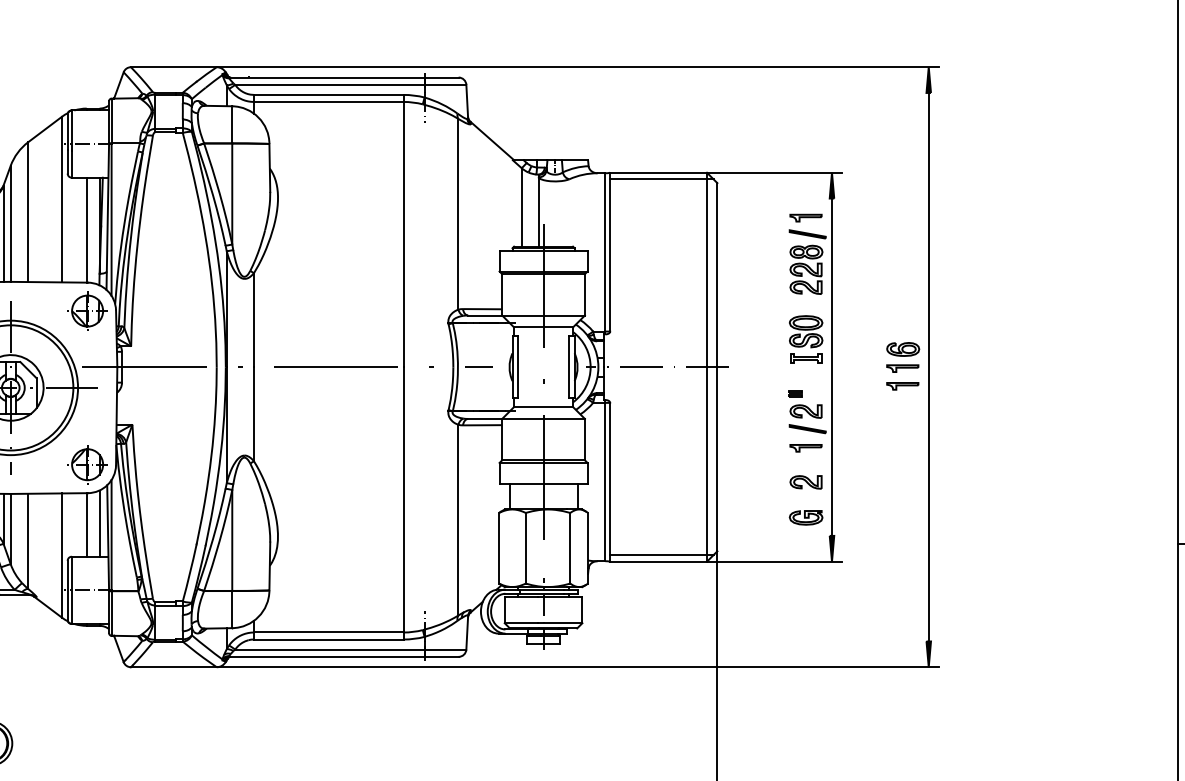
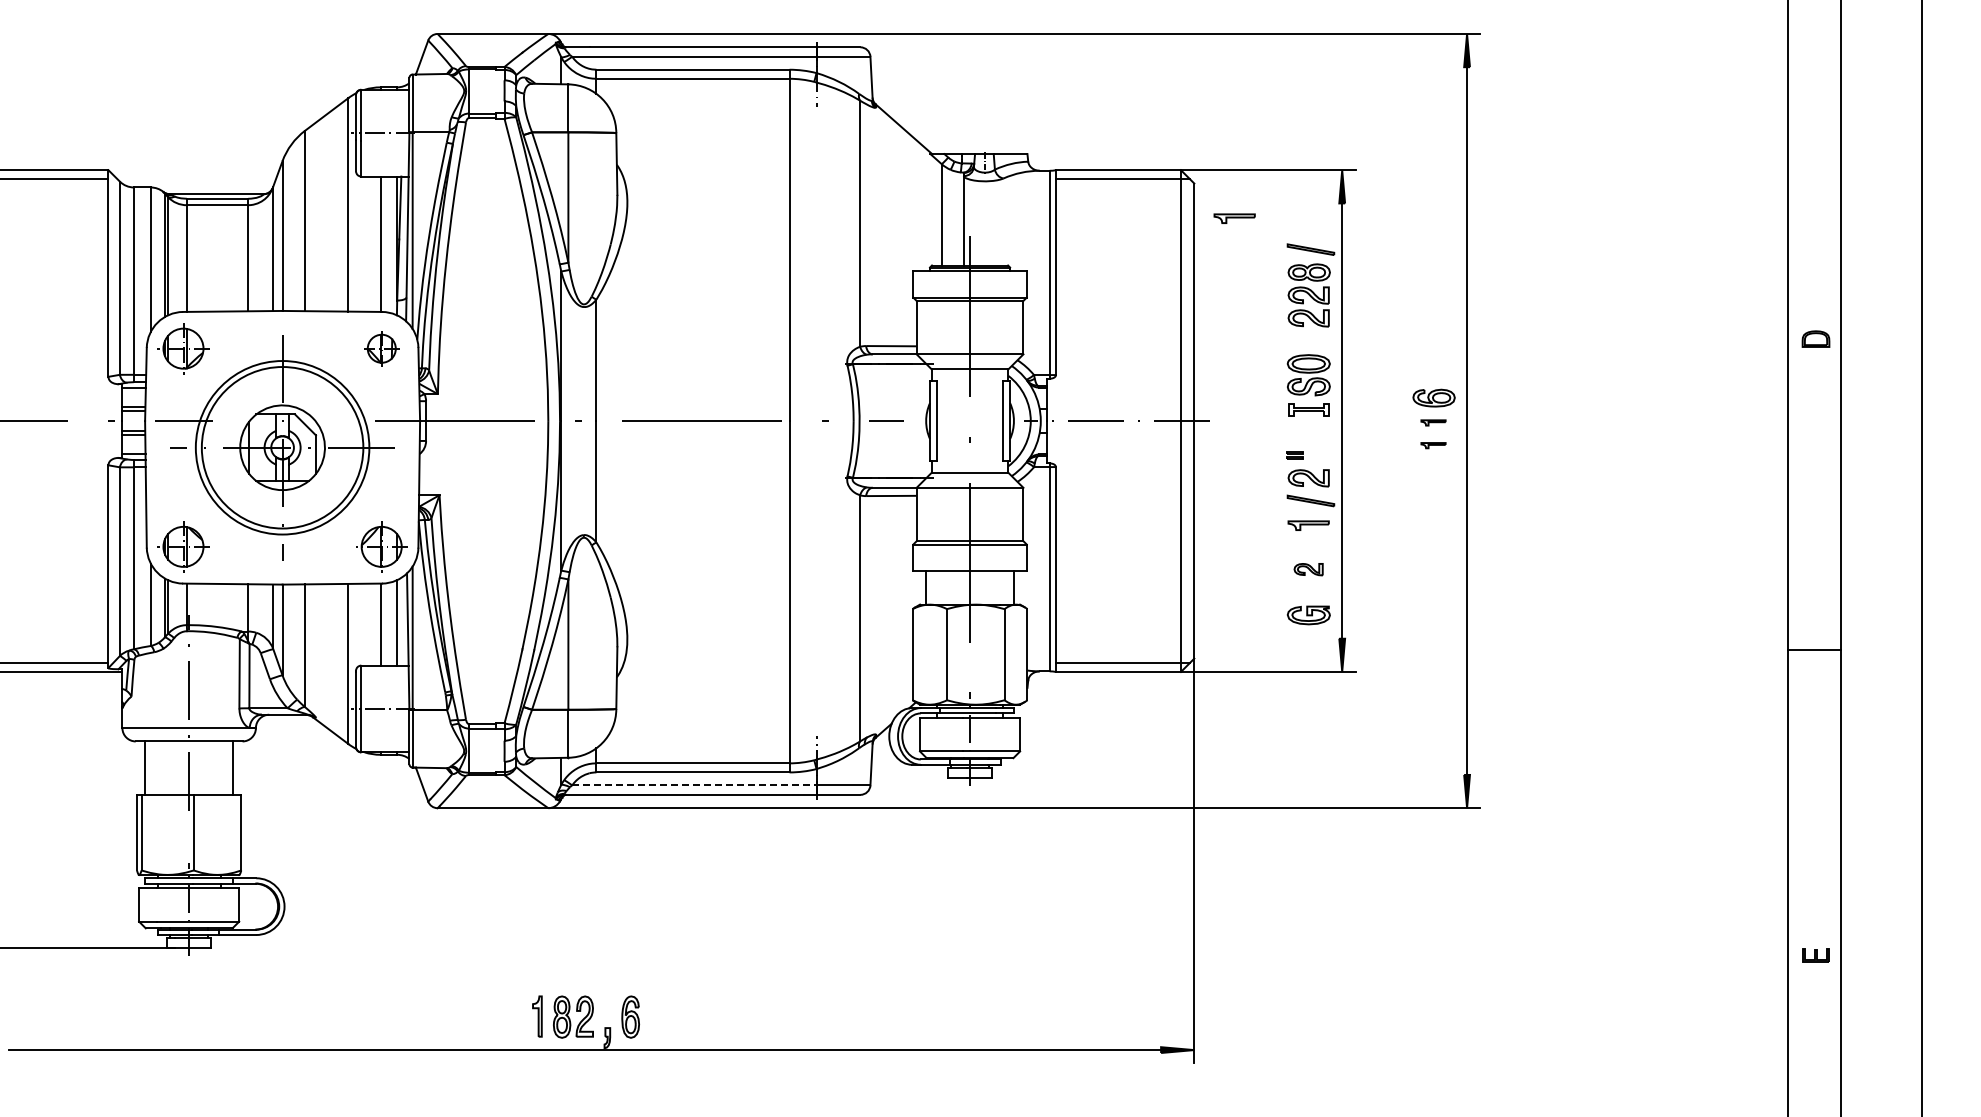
part: (805, 217) -> (1234, 218), moved
part: (87, 310) -> (381, 348), size x0.7
part: (902, 368) -> (1433, 422), size x0.6
part: (902, 386) -> (1433, 445), size x0.6
part: (805, 482) -> (1308, 569), size x0.7
line: (330, 649) -> (694, 785), solid -> dashed

